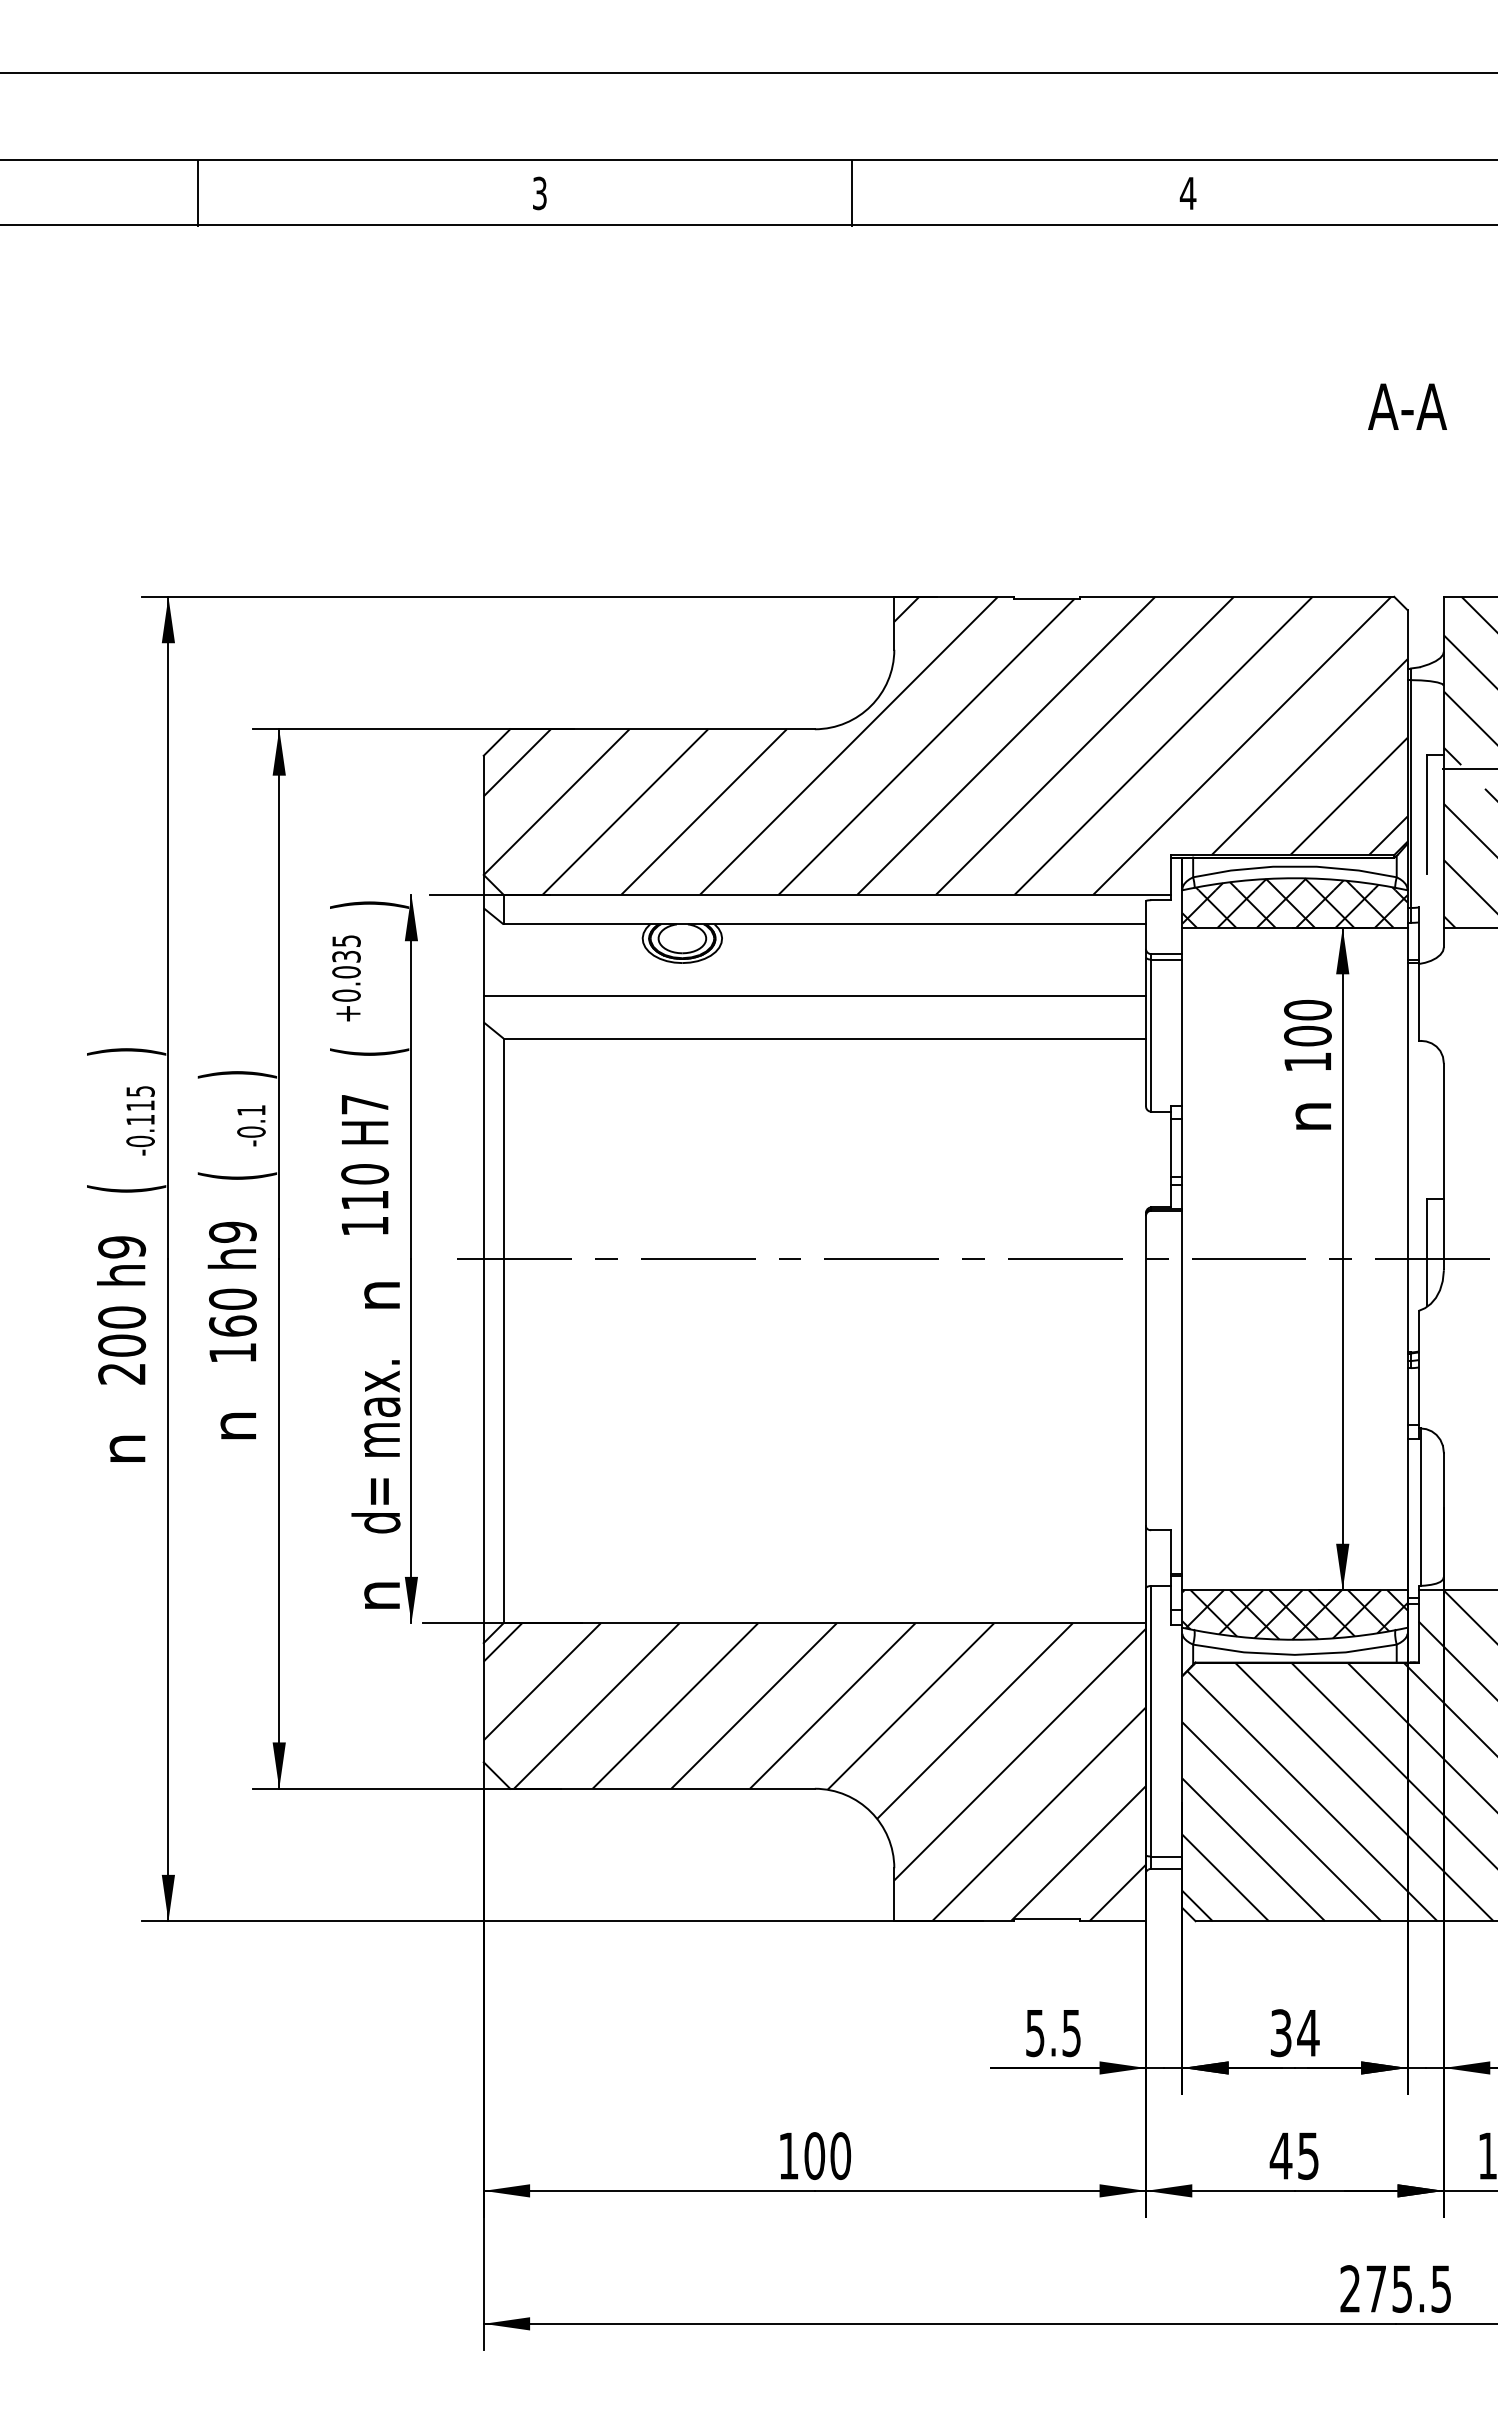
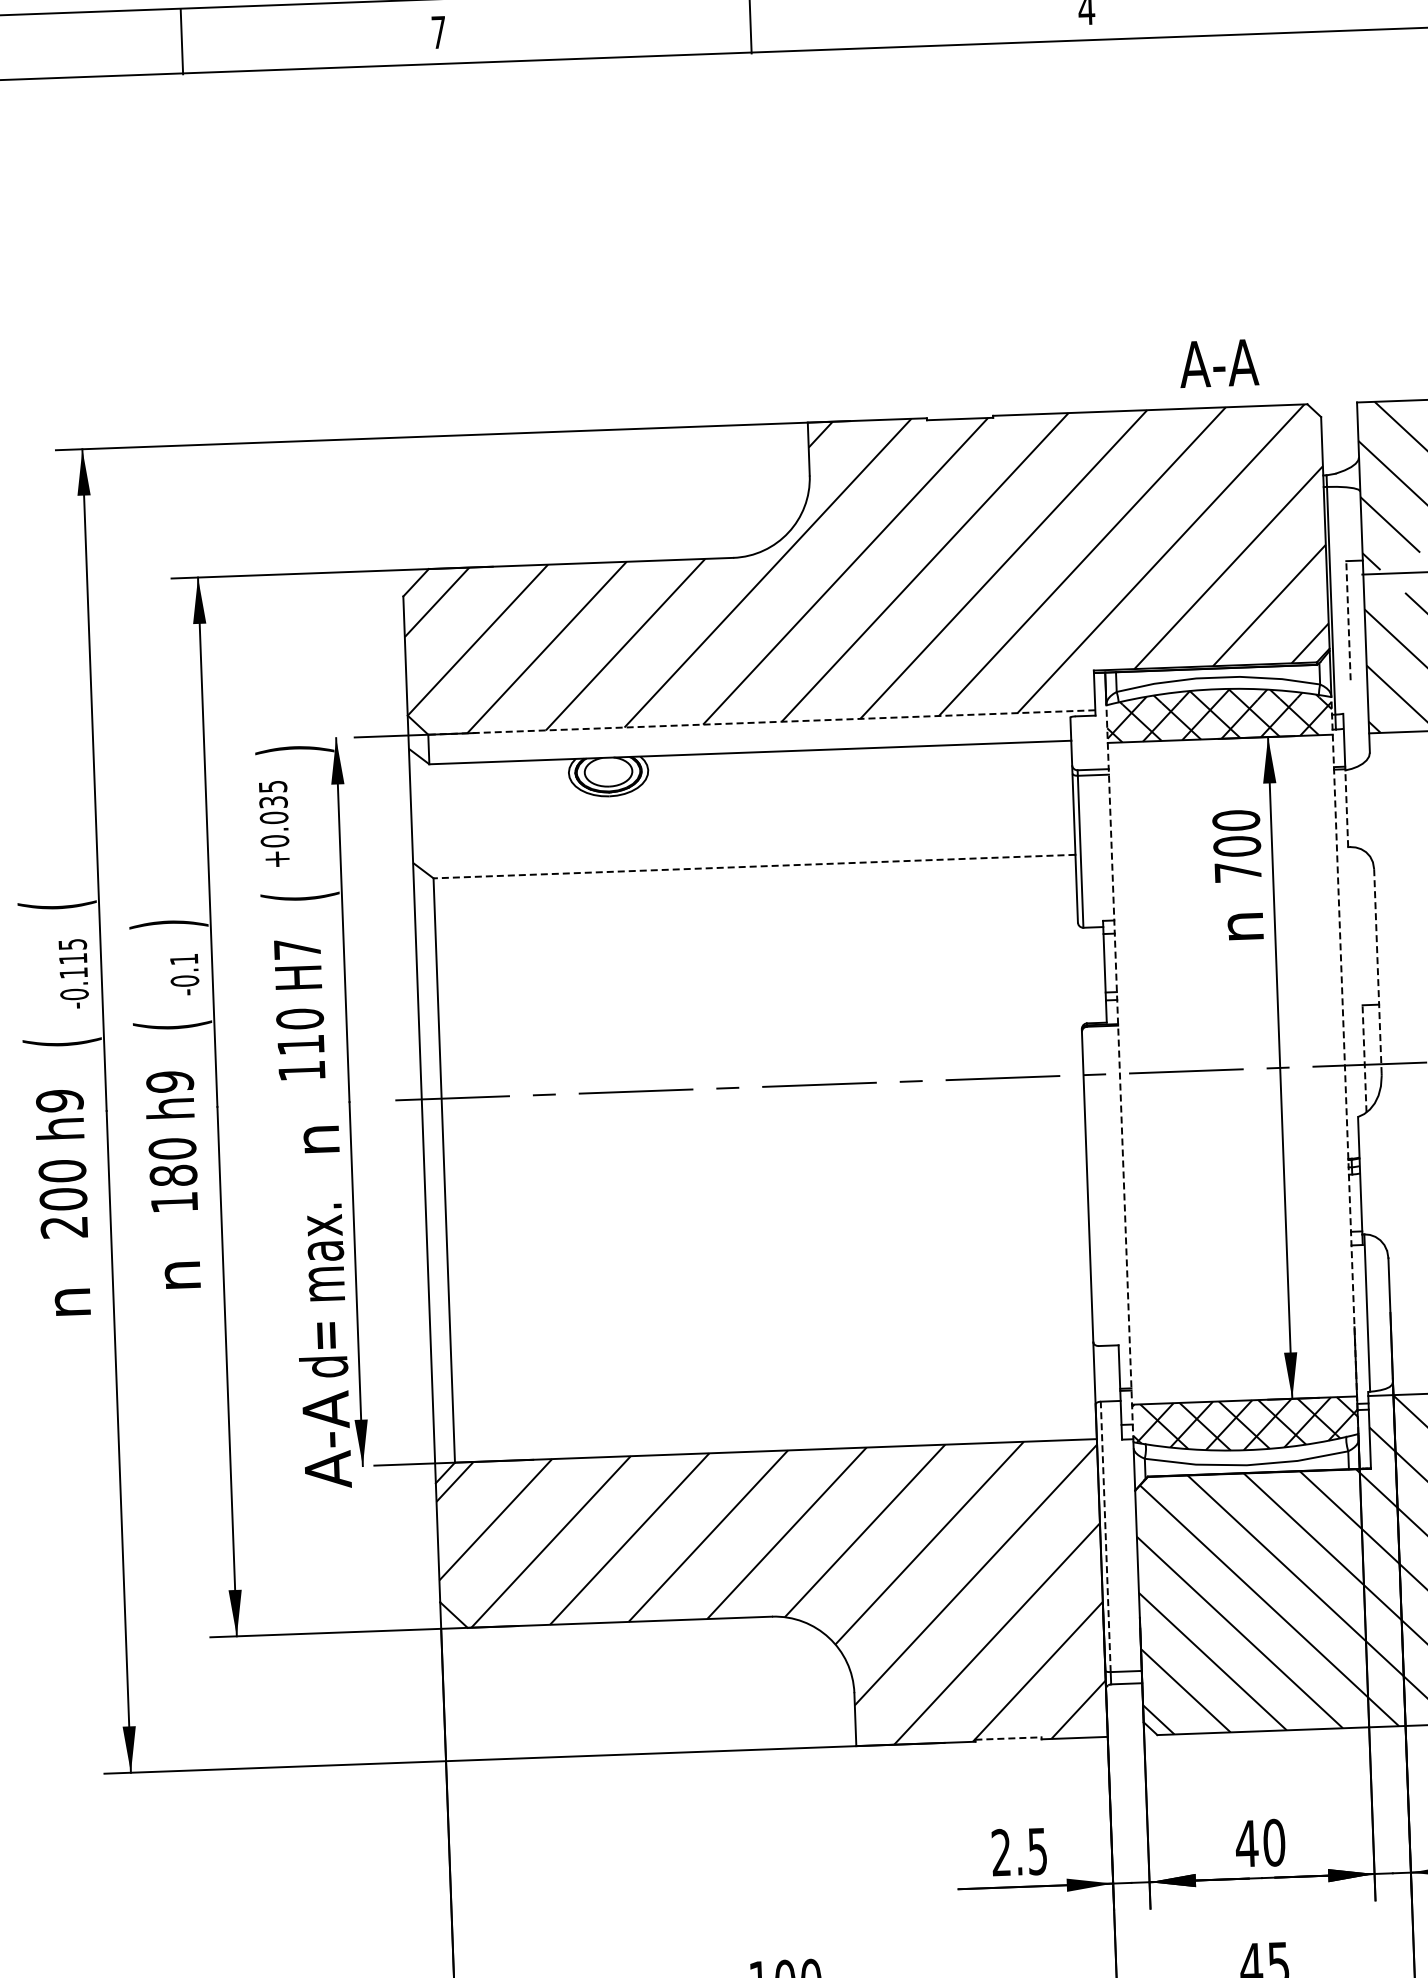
line: (197, 193) -> (181, 41), moved
text: (539, 193) -> (438, 32), 3 -> 7
text: (1407, 406) -> (1219, 363), moved
line: (1427, 814) -> (1348, 620), solid -> dashed
line: (837, 894) -> (761, 722), solid -> dashed
line: (814, 995) -> (742, 823), removed
line: (1418, 1001) -> (1346, 807), solid -> dashed
line: (824, 1038) -> (754, 866), solid -> dashed
text: (126, 1051) -> (57, 905), ) -> (
text: (1307, 1061) -> (1237, 871), 100 -> 700
line: (1443, 1166) -> (1377, 971), solid -> dashed
line: (1427, 1252) -> (1364, 1058), solid -> dashed
line: (1182, 1259) -> (1120, 1074), solid -> dashed
line: (1407, 1259) -> (1344, 1066), solid -> dashed
text: (232, 1325) -> (173, 1175), 160 -> 180
text: (376, 1595) -> (326, 1439), n -> A-A
line: (1151, 1720) -> (1105, 1536), solid -> dashed
line: (1047, 1919) -> (1009, 1738), solid -> dashed
text: (1035, 2033) -> (1001, 1853), 5.5 -> 2.5
text: (1294, 2033) -> (1260, 1843), 34 -> 40

